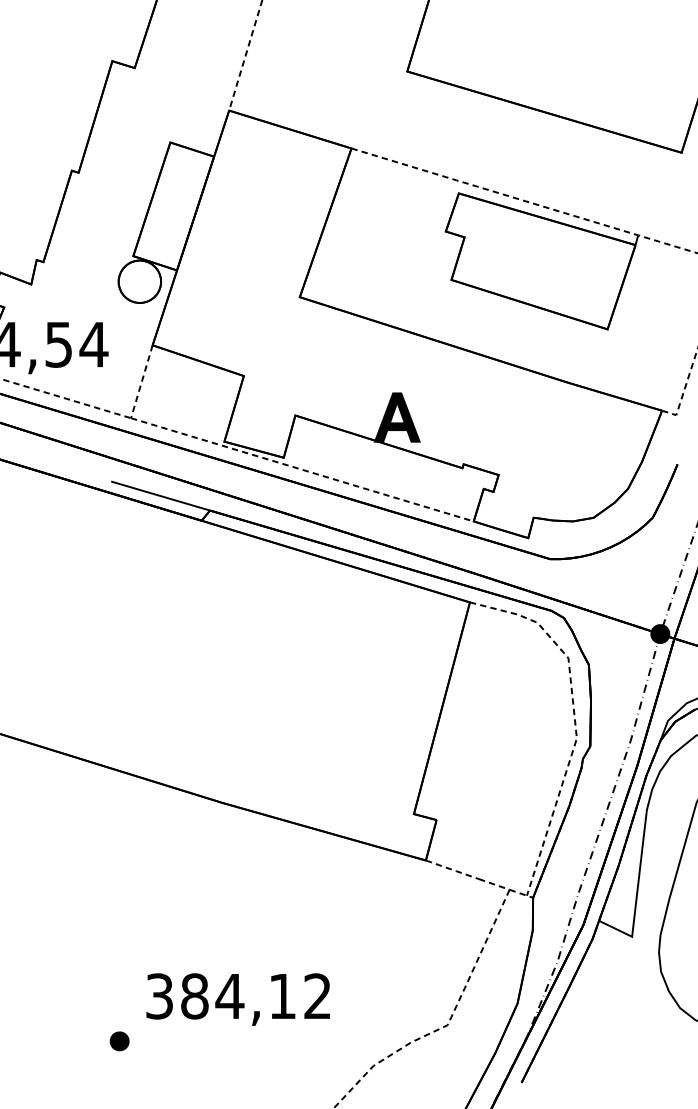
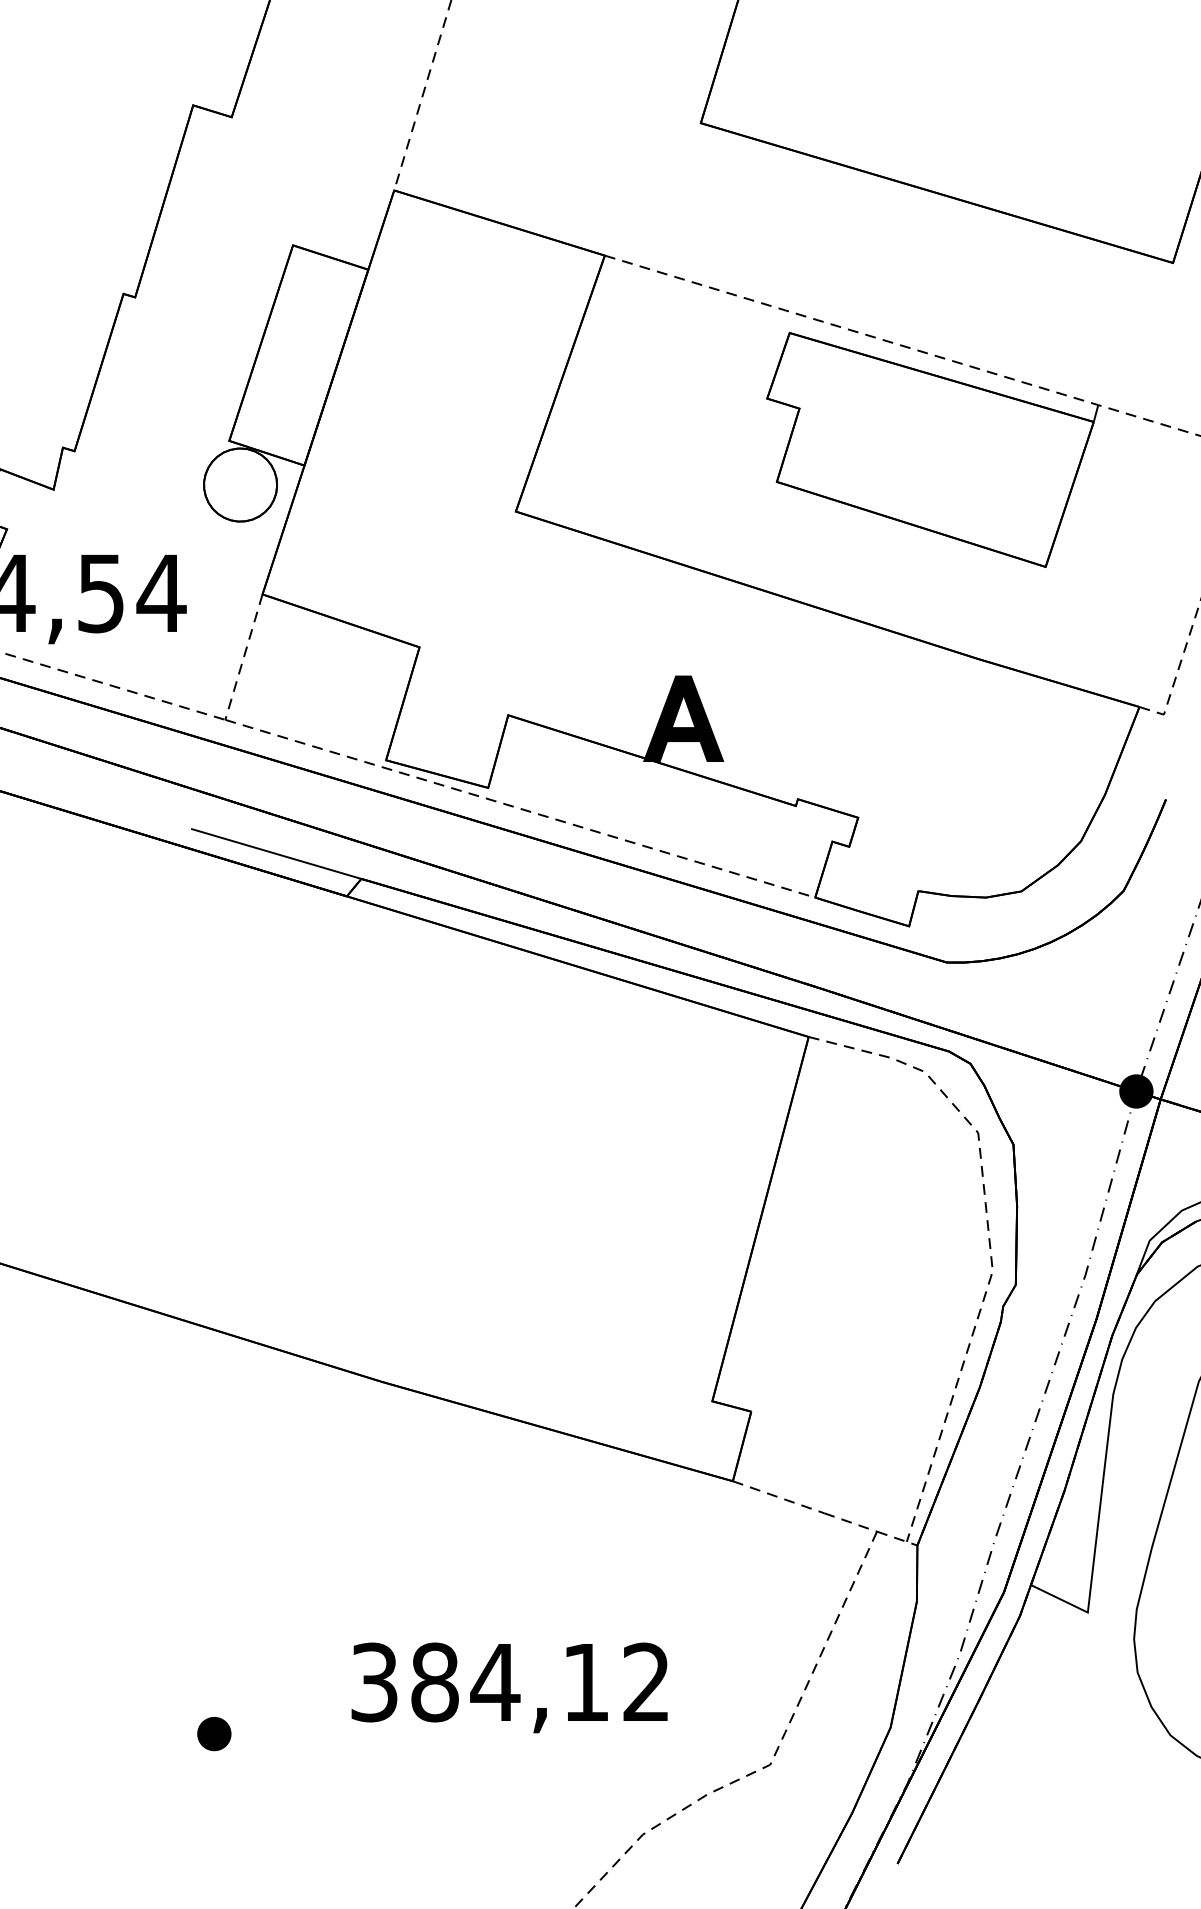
text: (237, 999) -> (508, 1687), moved
part: (119, 1041) -> (214, 1734), moved

